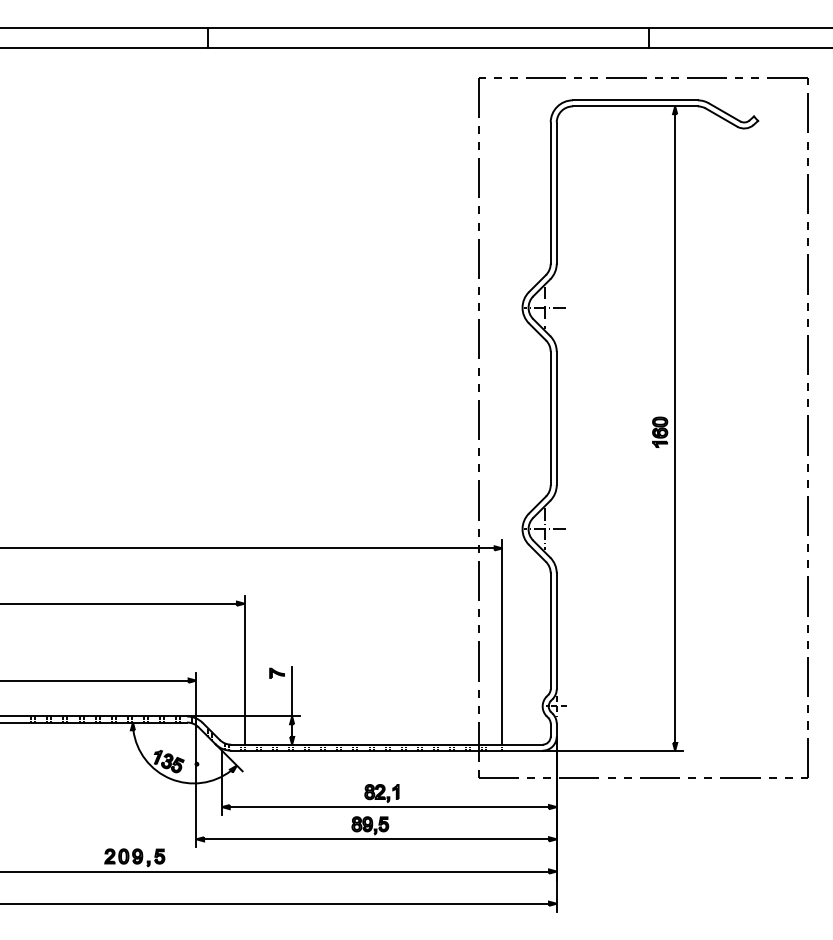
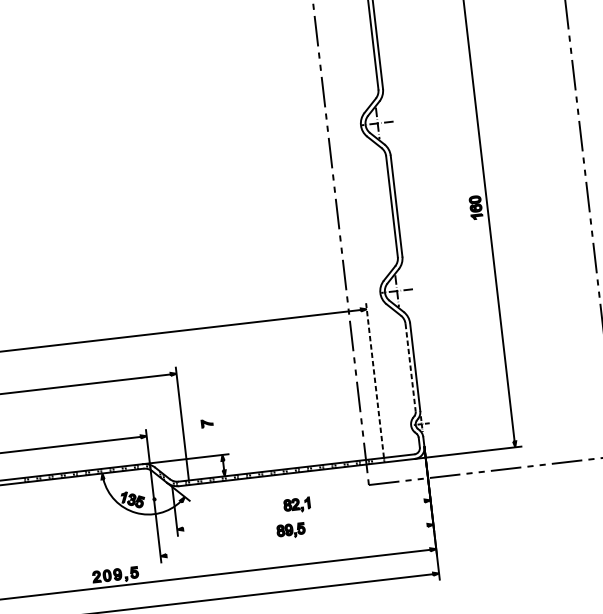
line: (550, 631) -> (410, 367), solid -> dashed
line: (502, 642) -> (375, 380), solid -> dashed
line: (292, 691) -> (220, 436), removed
line: (388, 807) -> (303, 515), removed
line: (376, 839) -> (297, 540), removed

